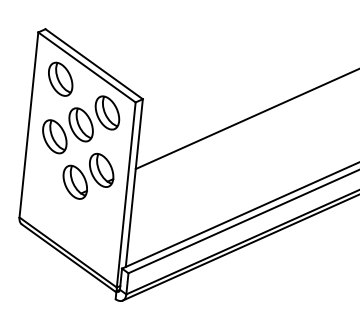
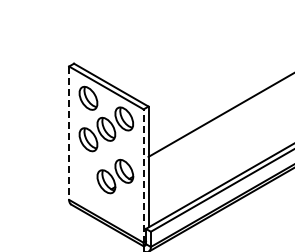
line: (29, 125) -> (69, 133), solid -> dashed
part: (88, 176) -> (115, 176), moved
line: (125, 195) -> (143, 176), solid -> dashed

